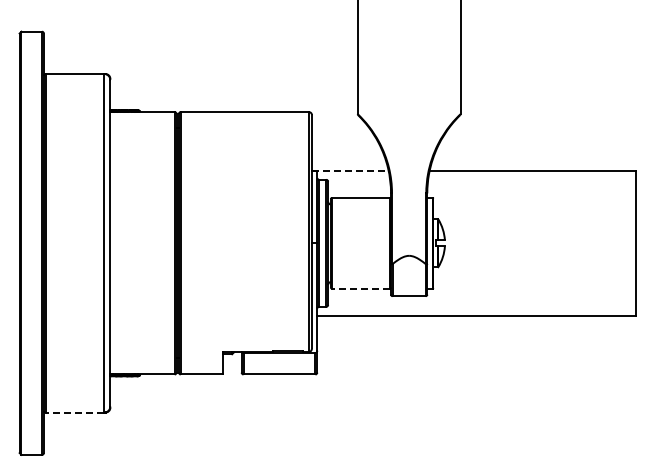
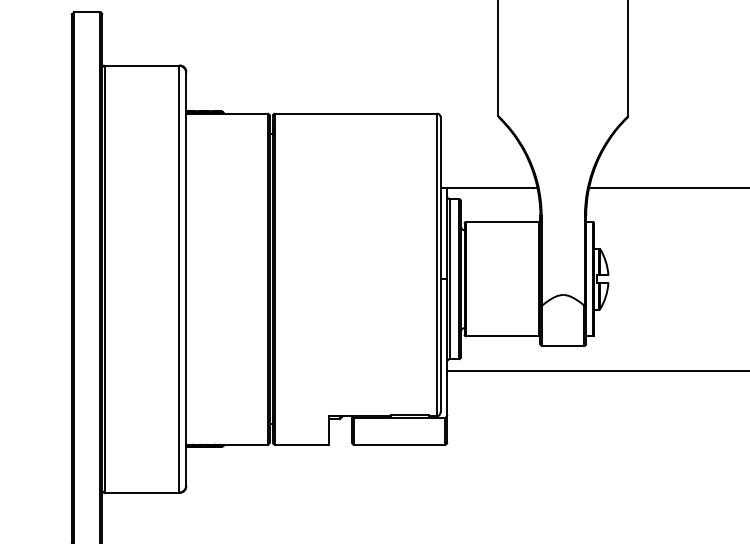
line: (350, 170) -> (489, 187), dashed -> solid
line: (360, 288) -> (501, 336), dashed -> solid
line: (74, 412) -> (141, 492), dashed -> solid

